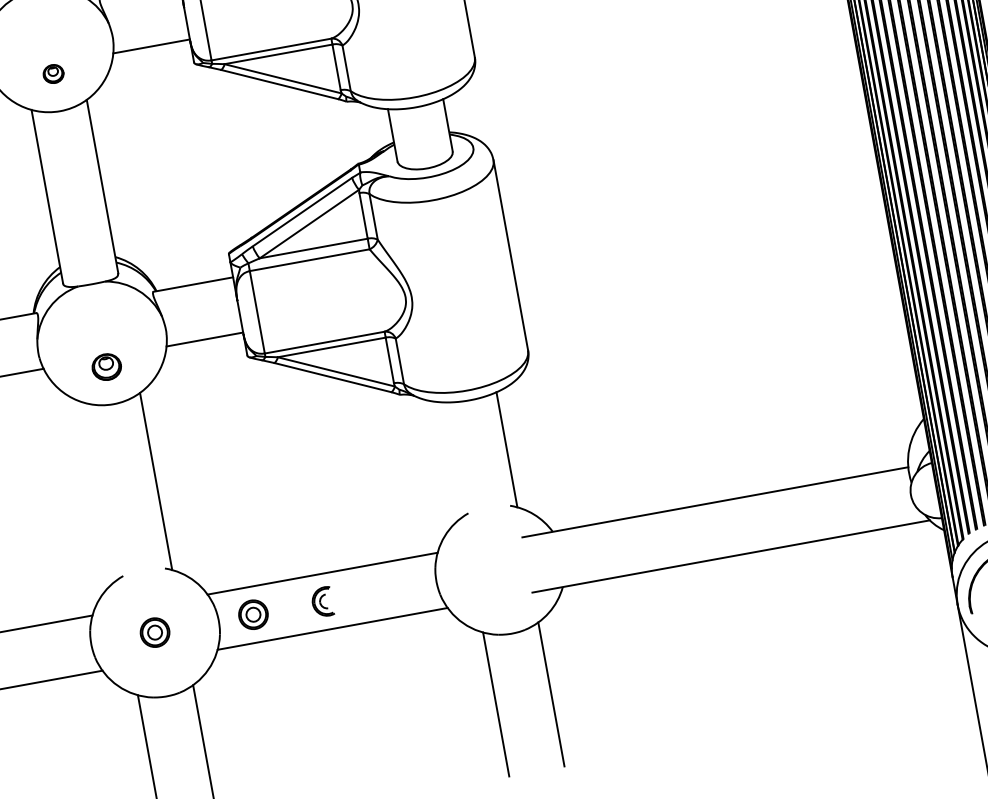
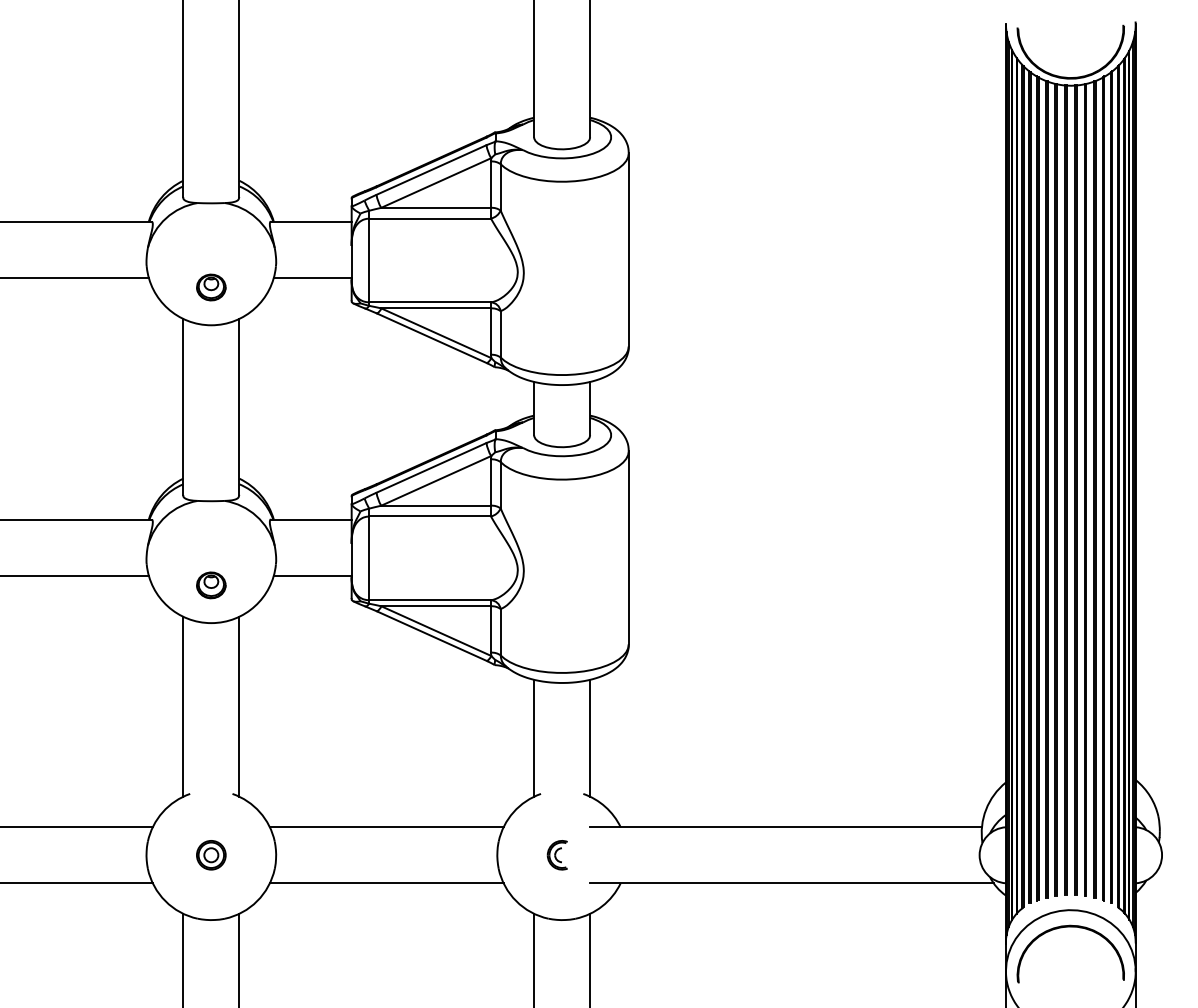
part: (53, 73) -> (211, 287), size x1.43
line: (451, 458) -> (534, 737), added
line: (101, 491) -> (183, 706), added
part: (321, 602) -> (556, 855), moved
part: (253, 614) -> (311, 855), removed

